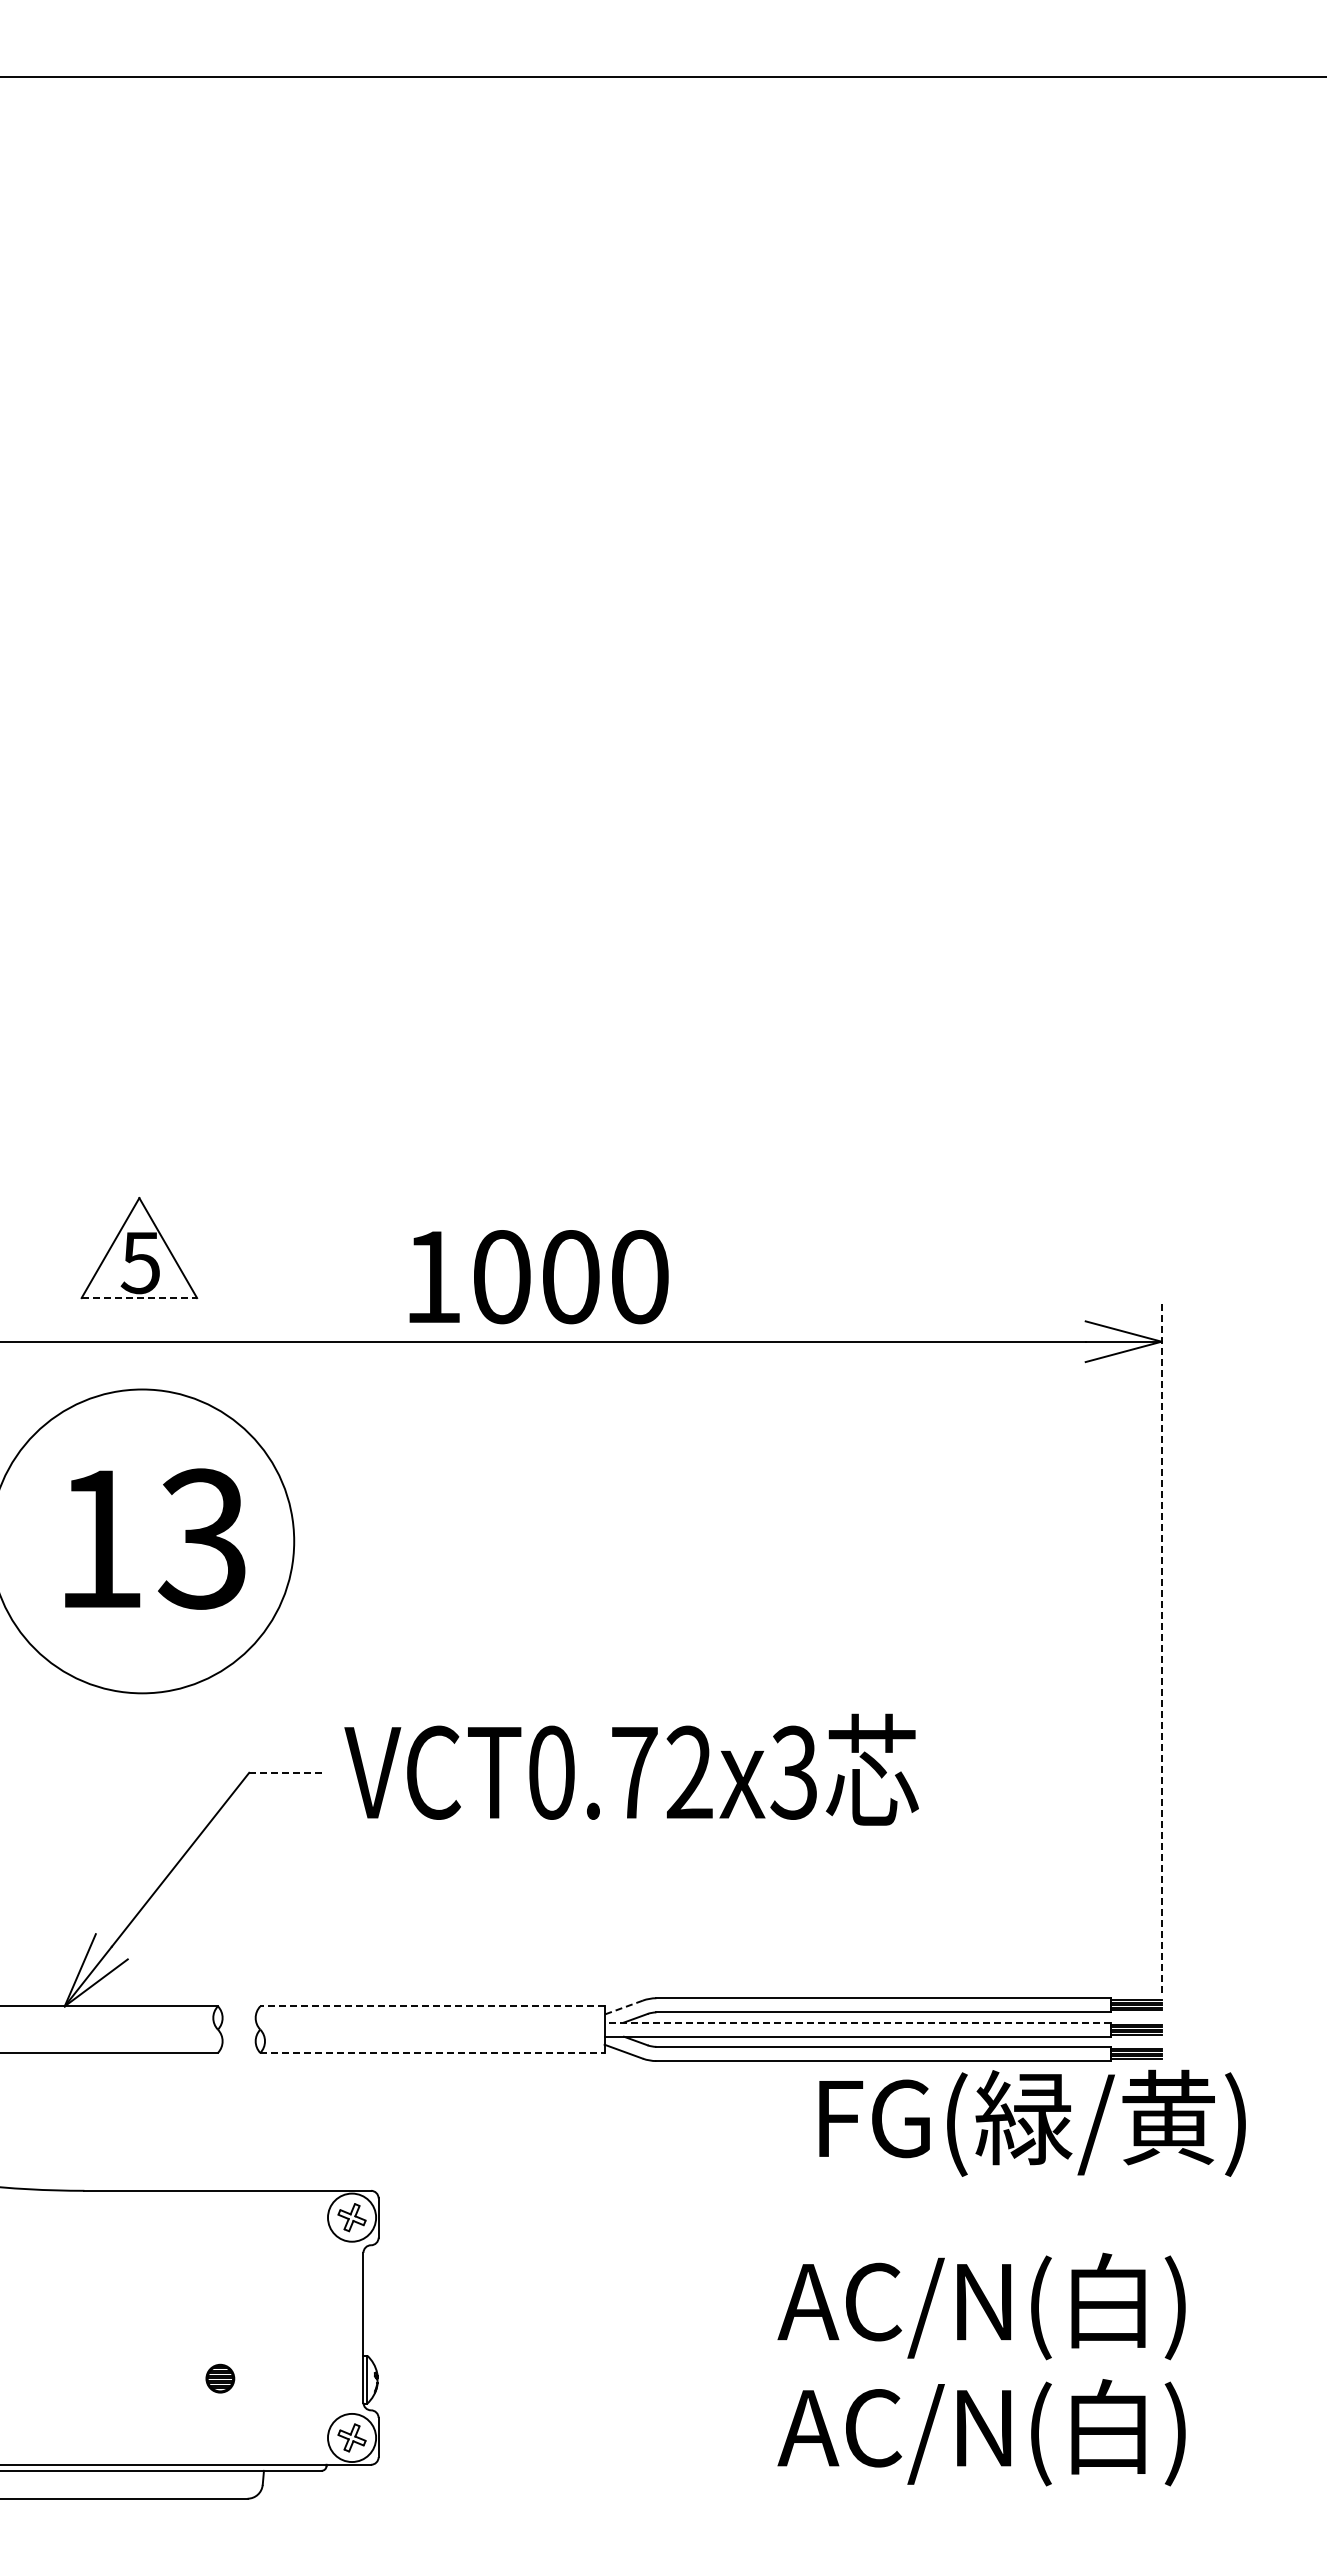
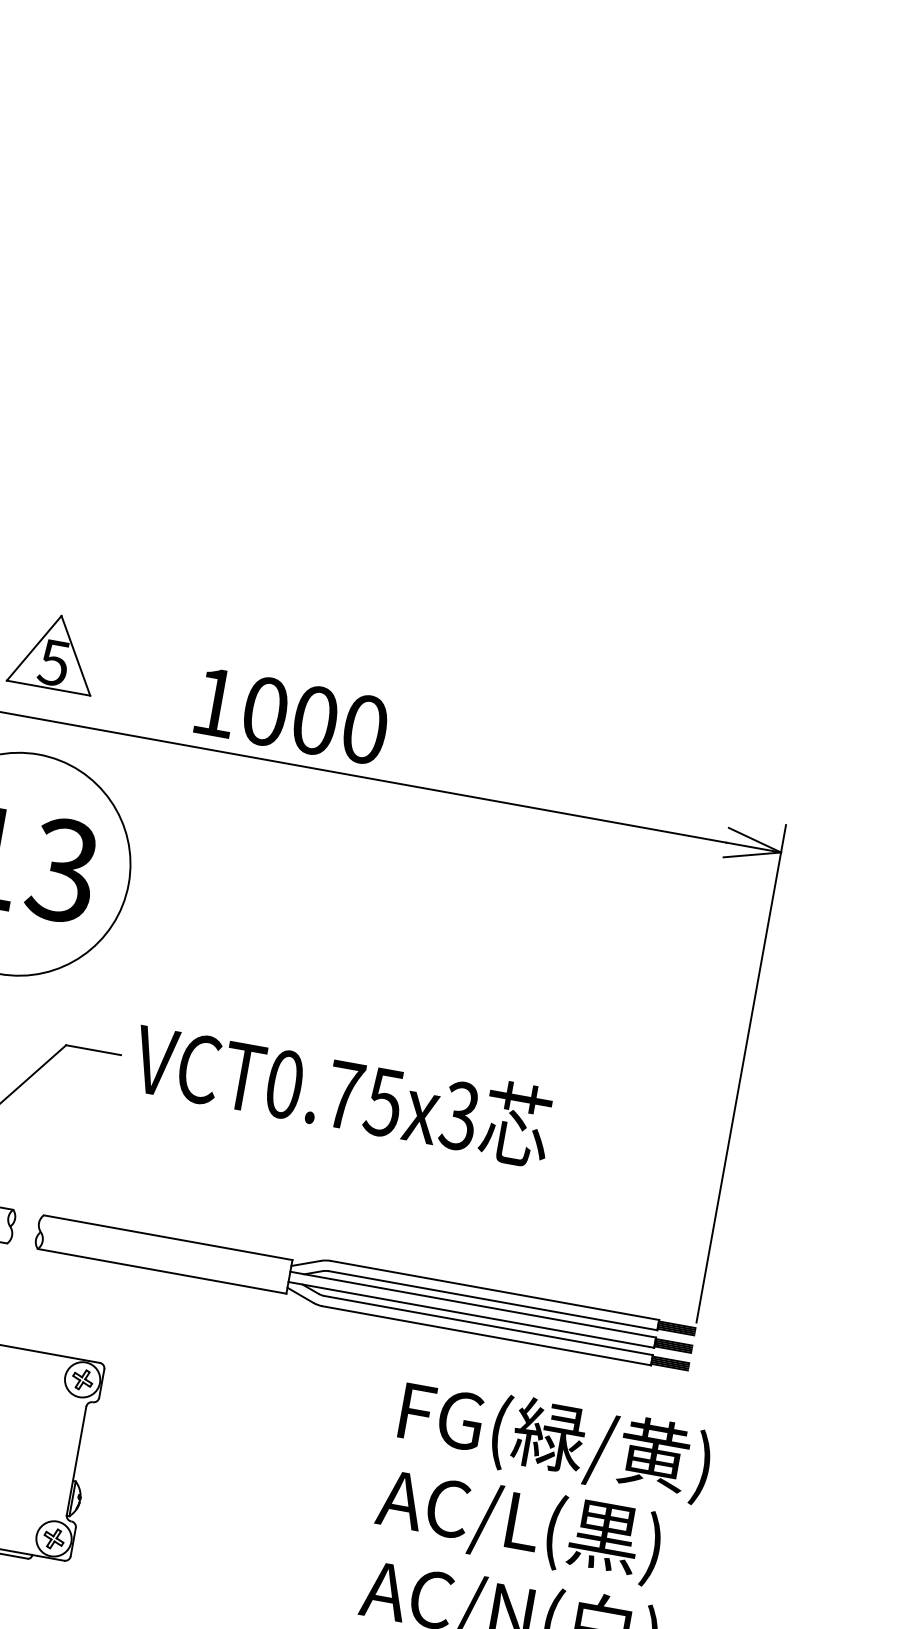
text: (538, 1277) -> (291, 716), moved
line: (139, 1298) -> (48, 688), dashed -> solid
line: (1161, 1647) -> (741, 1073), dashed -> solid
line: (287, 1772) -> (93, 1049), dashed -> solid
text: (688, 1772) -> (383, 1102), VCT0.72x3 -> VCT0.75x3
line: (431, 2006) -> (167, 1237), dashed -> solid
line: (623, 2007) -> (305, 1263), dashed -> solid
line: (857, 2022) -> (472, 1304), dashed -> solid
line: (432, 2052) -> (162, 1271), dashed -> solid
text: (1032, 2122) -> (555, 1440), moved
text: (1075, 2306) -> (593, 1537), AC/N(白) -> AC/L(黒)

